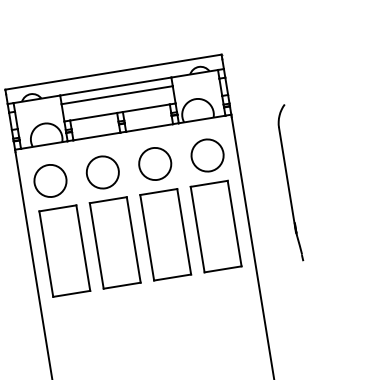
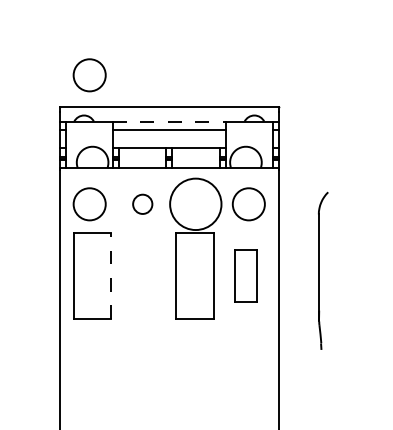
circle: (29, 53) -> (89, 75), added
line: (116, 86) -> (169, 121), solid -> dashed
circle: (154, 164) -> (195, 204), size x1.6
circle: (102, 172) -> (142, 204), size x0.6
part: (292, 182) -> (323, 270), moved
part: (215, 226) -> (245, 275), size x0.6
part: (114, 242) -> (143, 275), removed
line: (83, 247) -> (111, 275), solid -> dashed

